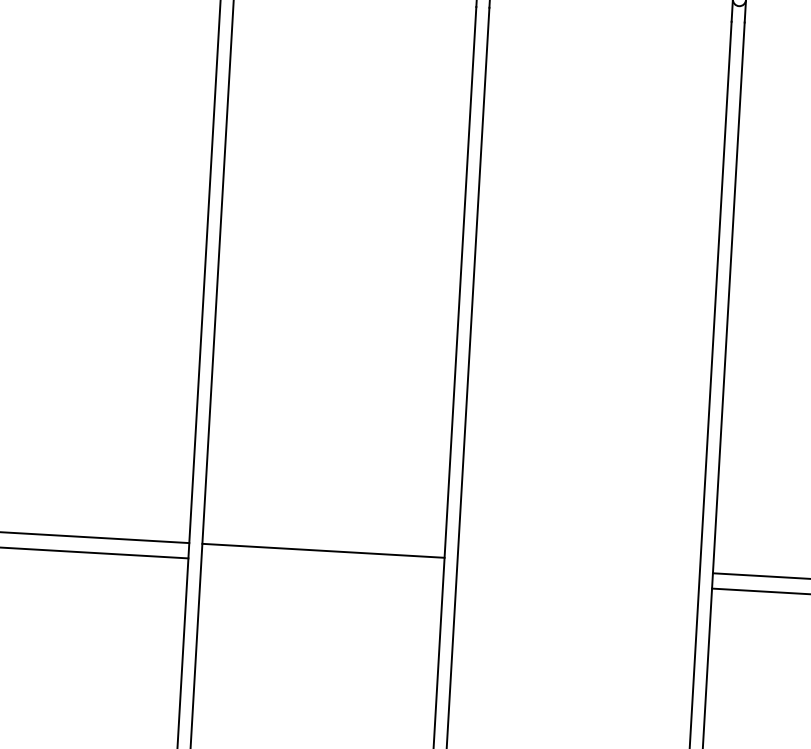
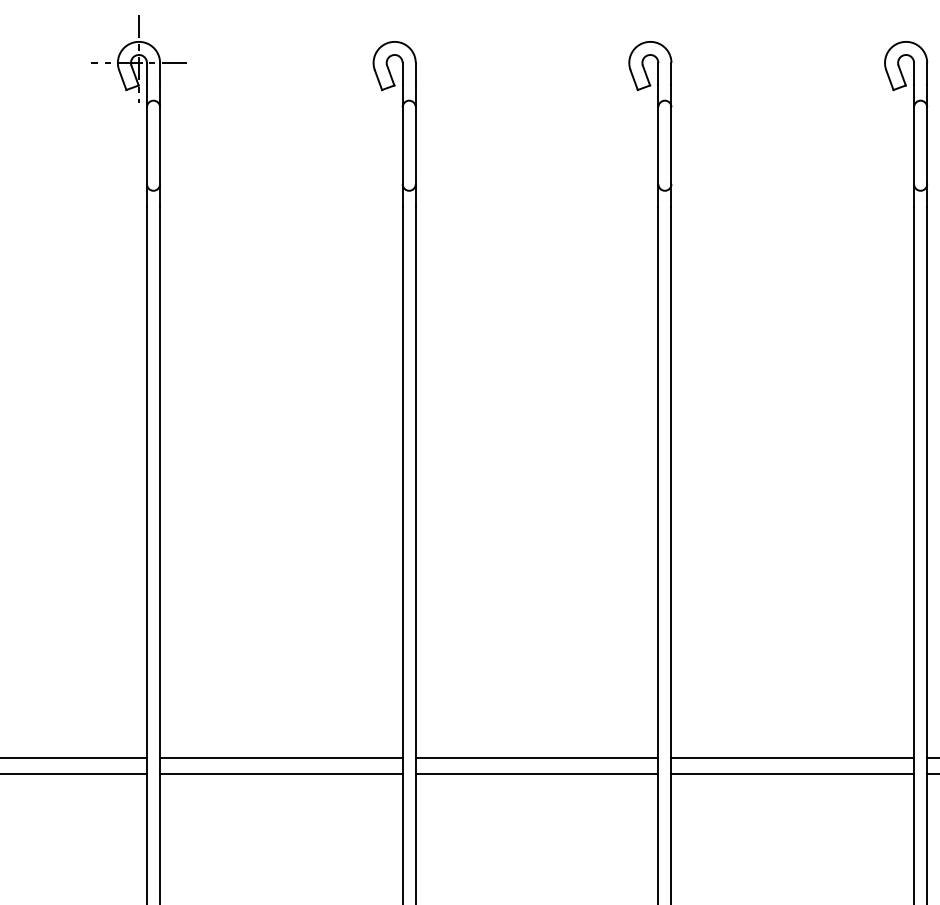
line: (322, 565) -> (536, 773), added
line: (578, 565) -> (792, 758), added
line: (577, 580) -> (792, 773), added

